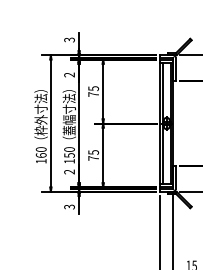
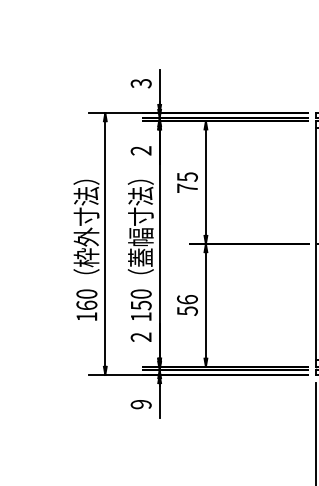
text: (93, 155) -> (187, 305), 75 -> 56
text: (69, 206) -> (141, 403), 3 -> 9

